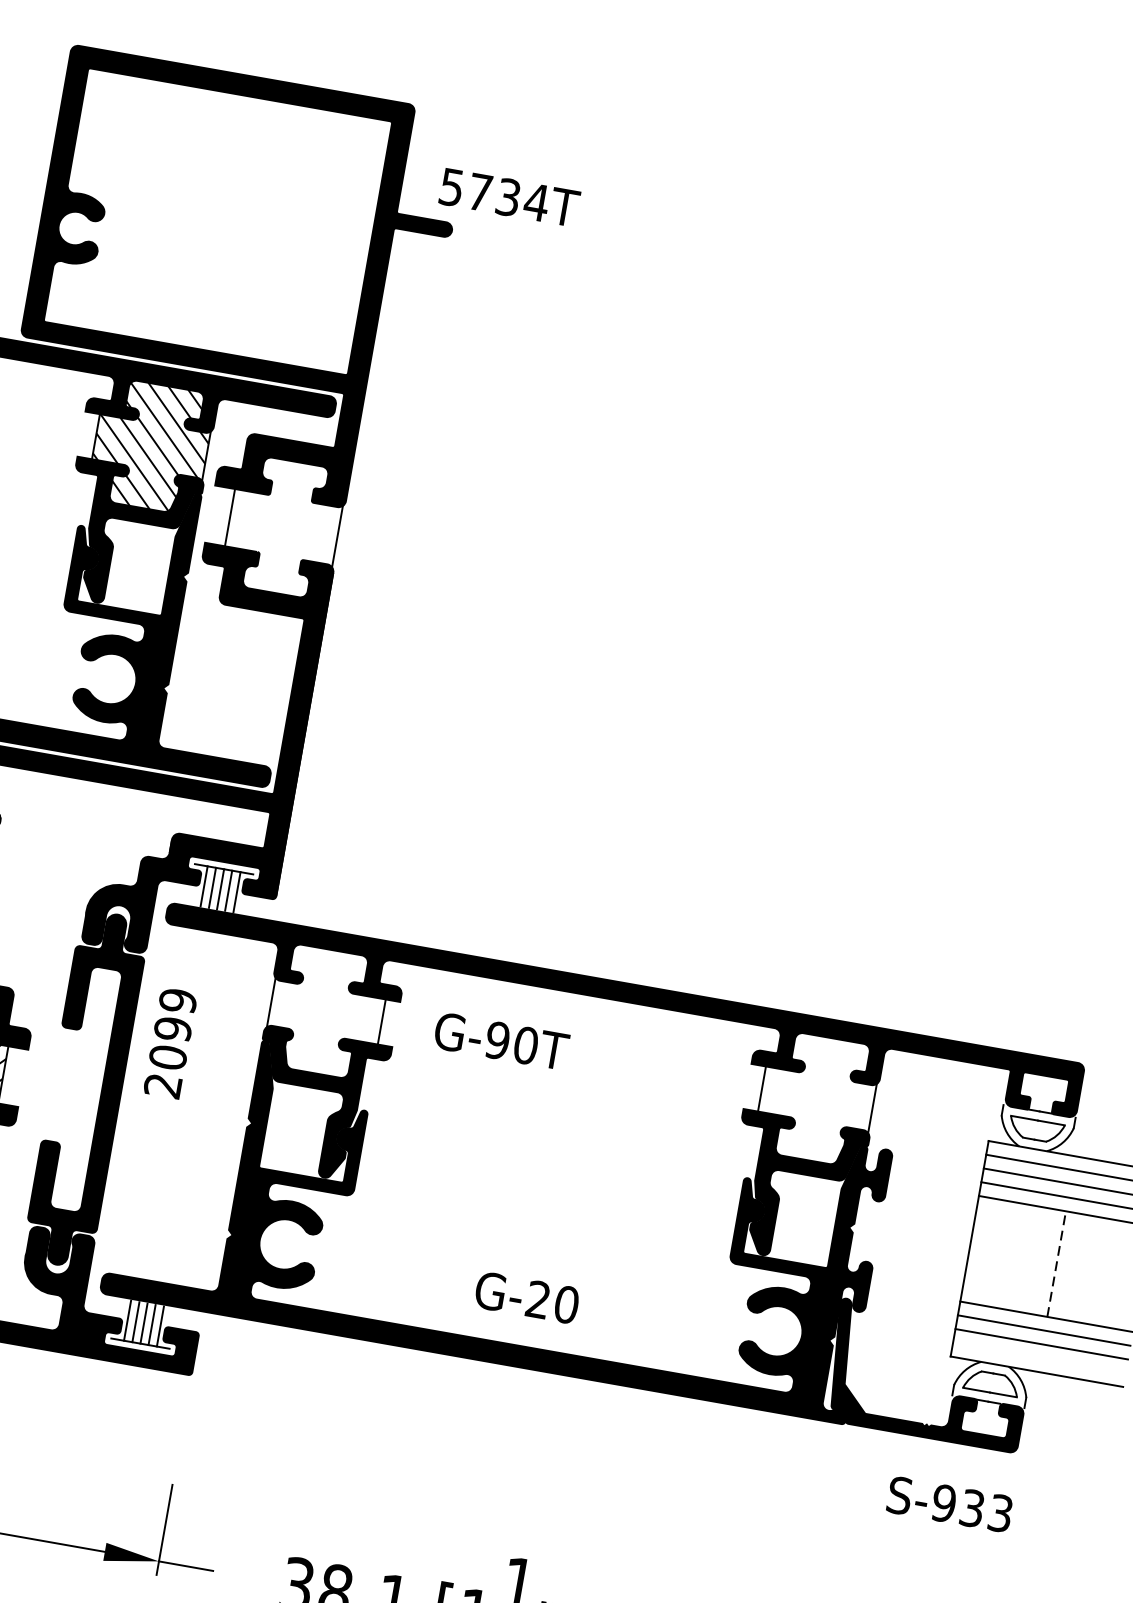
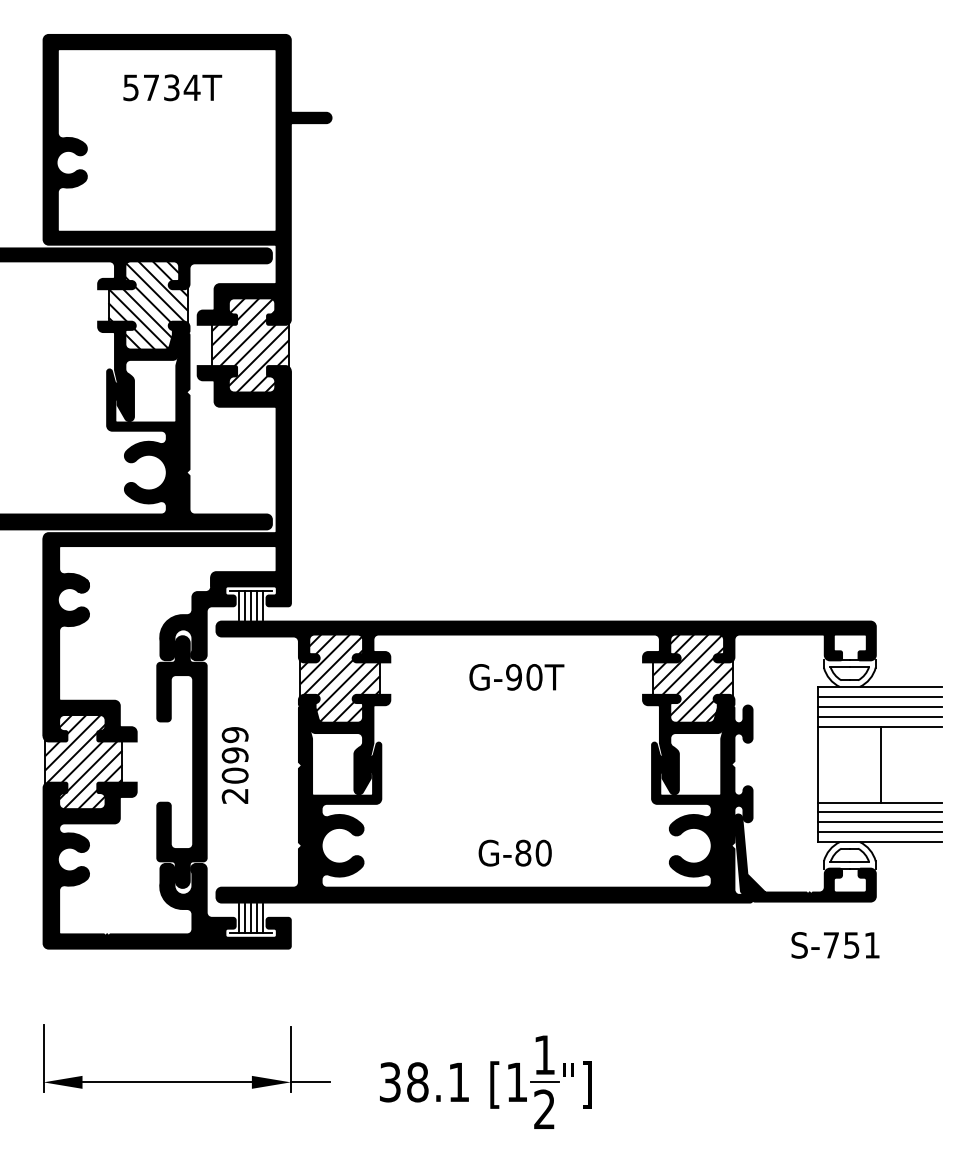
text: (509, 197) -> (172, 87), moved
hatch: (283, 527) -> (250, 345), added
hatch: (325, 1011) -> (339, 678), added
text: (501, 1041) -> (516, 677), moved
text: (169, 1043) -> (234, 765), moved
hatch: (816, 1098) -> (692, 678), added
line: (1056, 1264) -> (880, 764), dashed -> solid
text: (538, 1298) -> (523, 852), G-20 -> G-80
line: (1038, 1358) -> (879, 832), added
text: (971, 1508) -> (851, 945), S-933 -> S-751

